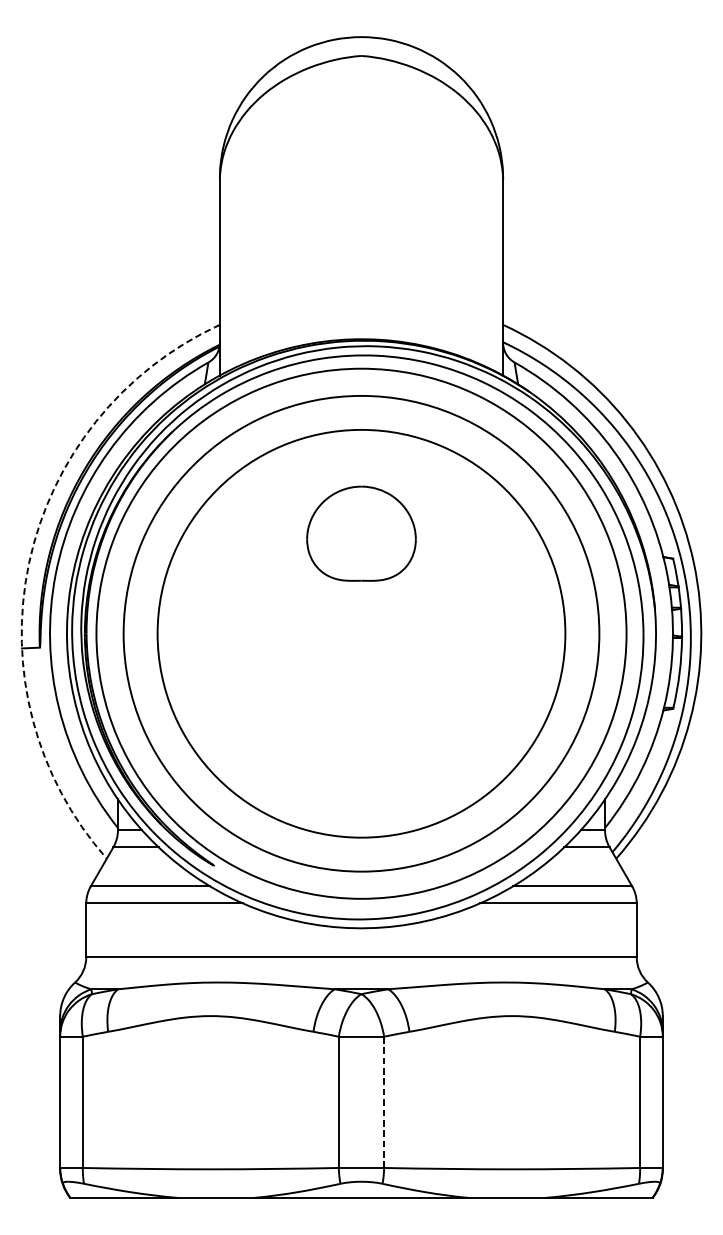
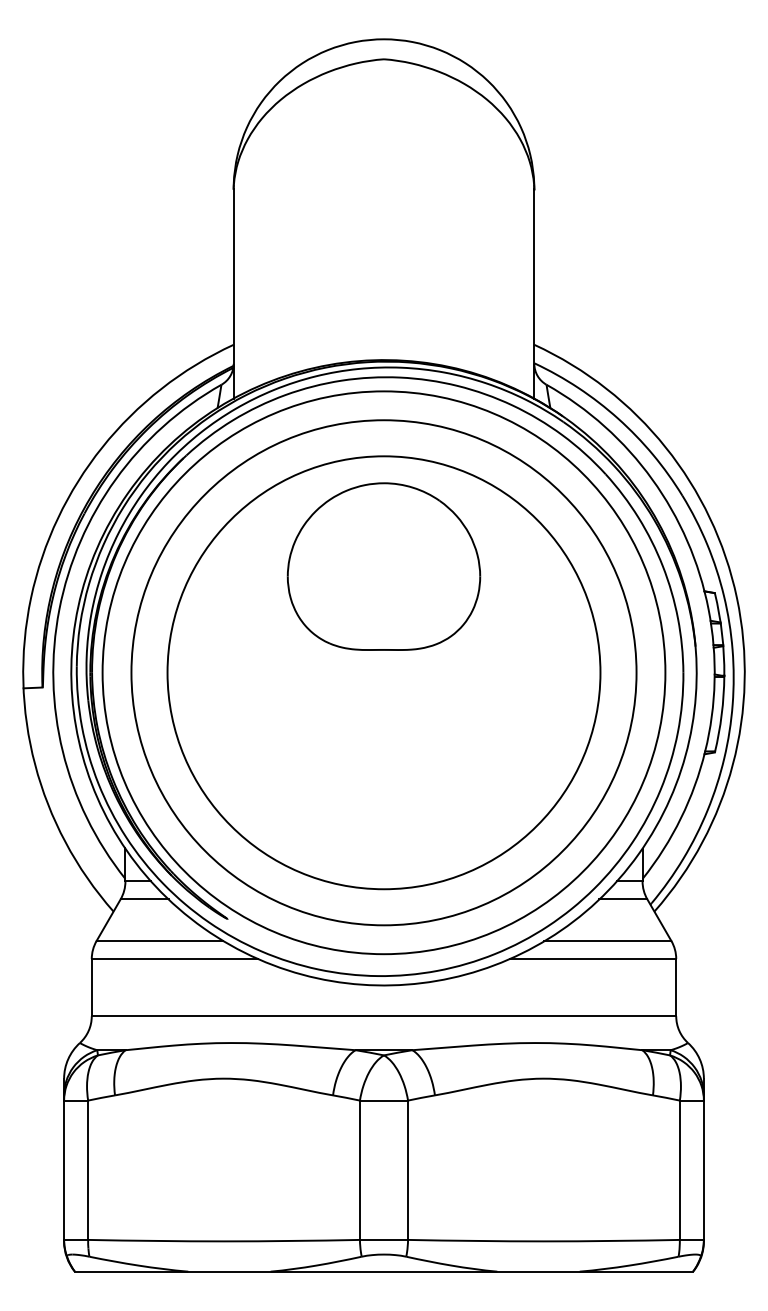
part: (361, 533) -> (383, 566), size x1.67
arc: (29, 563) -> (31, 598), dashed -> solid
line: (384, 1102) -> (408, 1170), dashed -> solid

